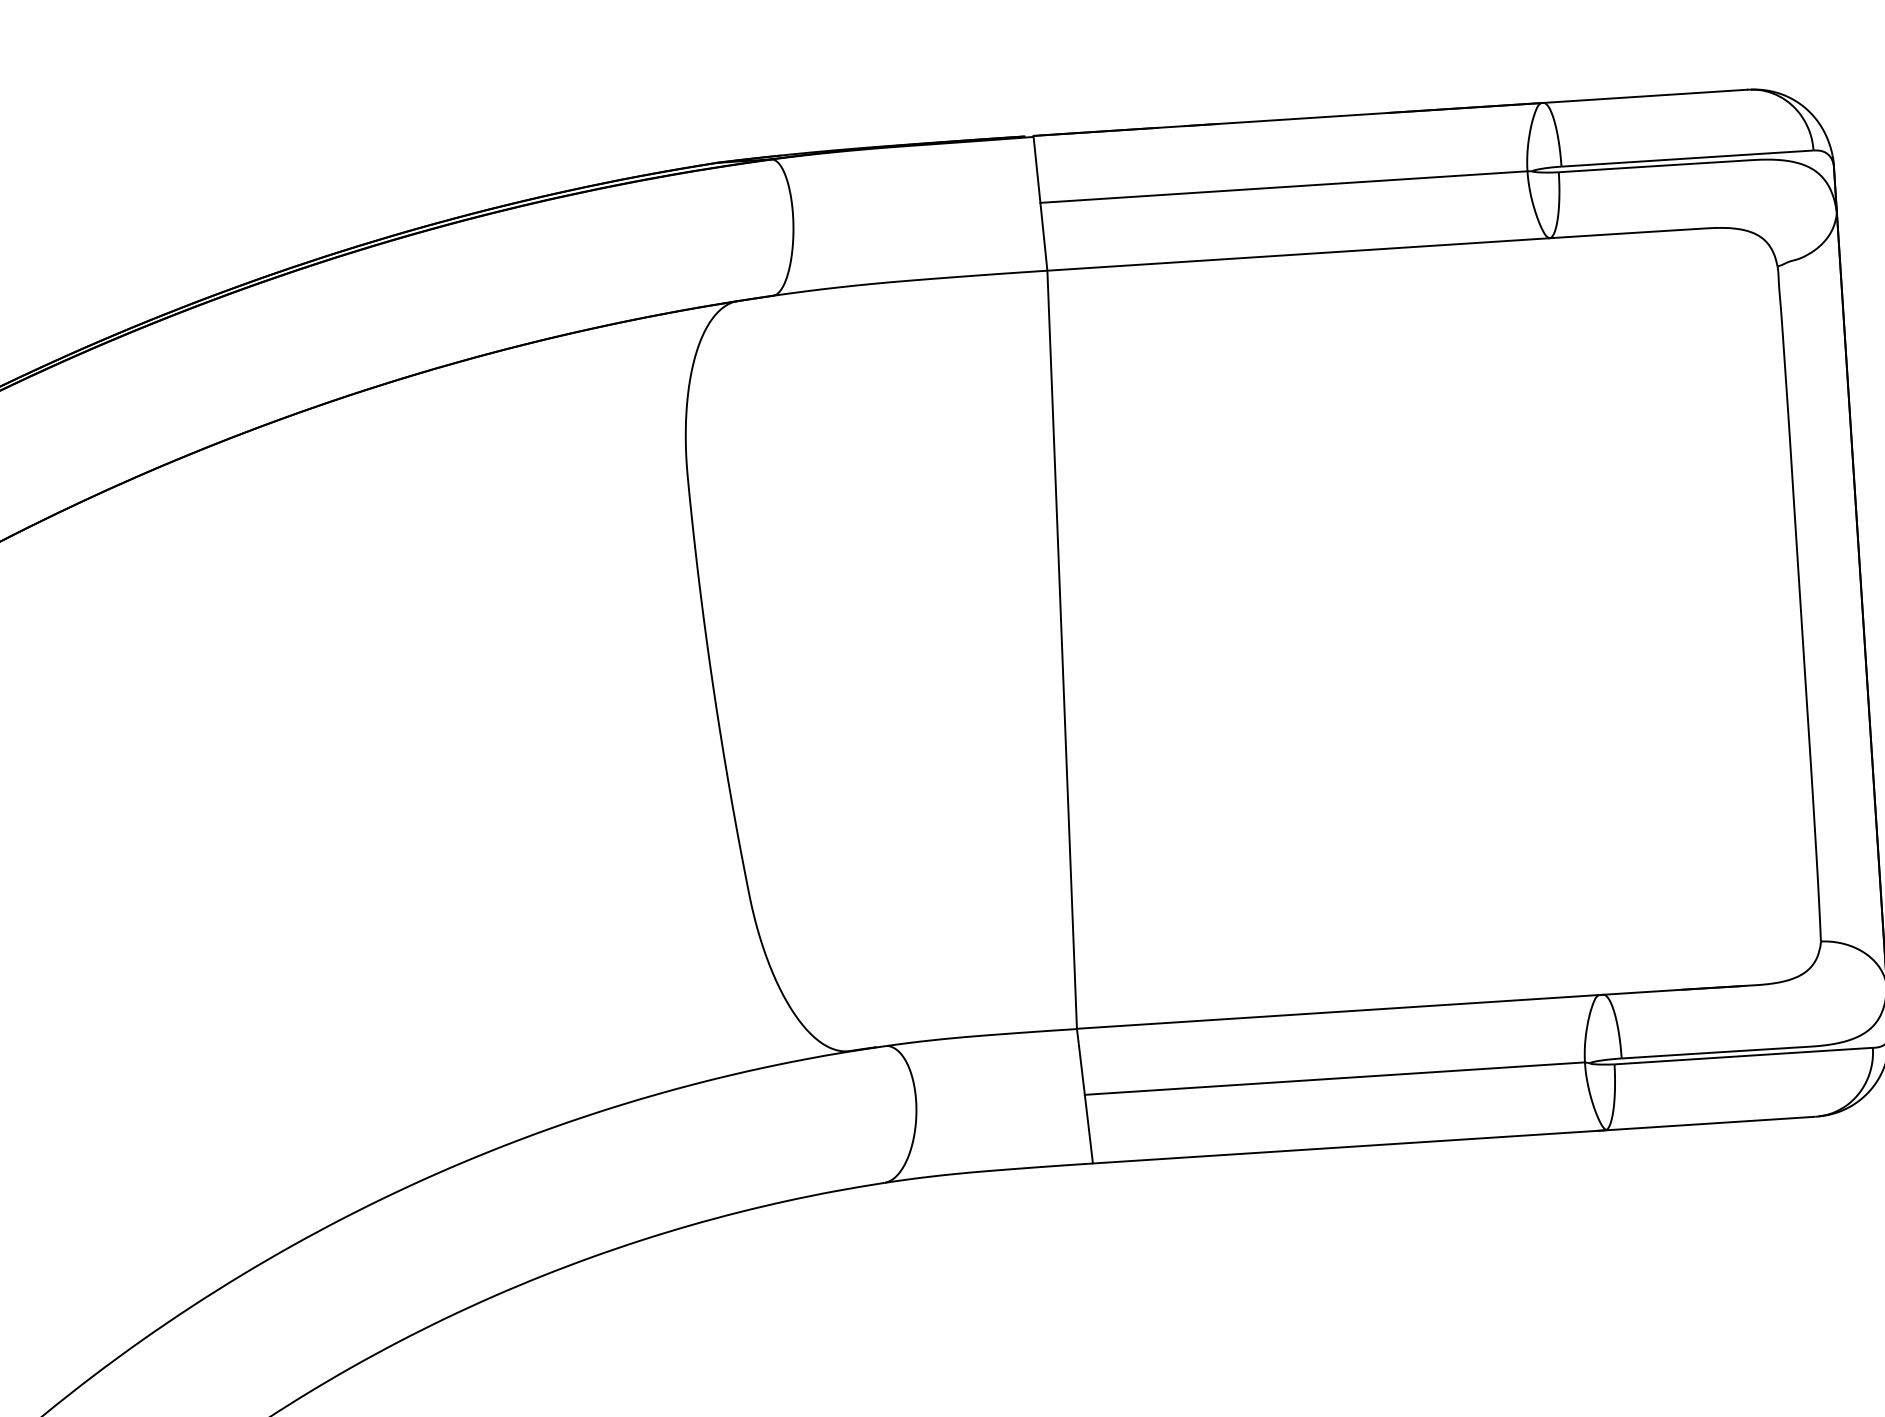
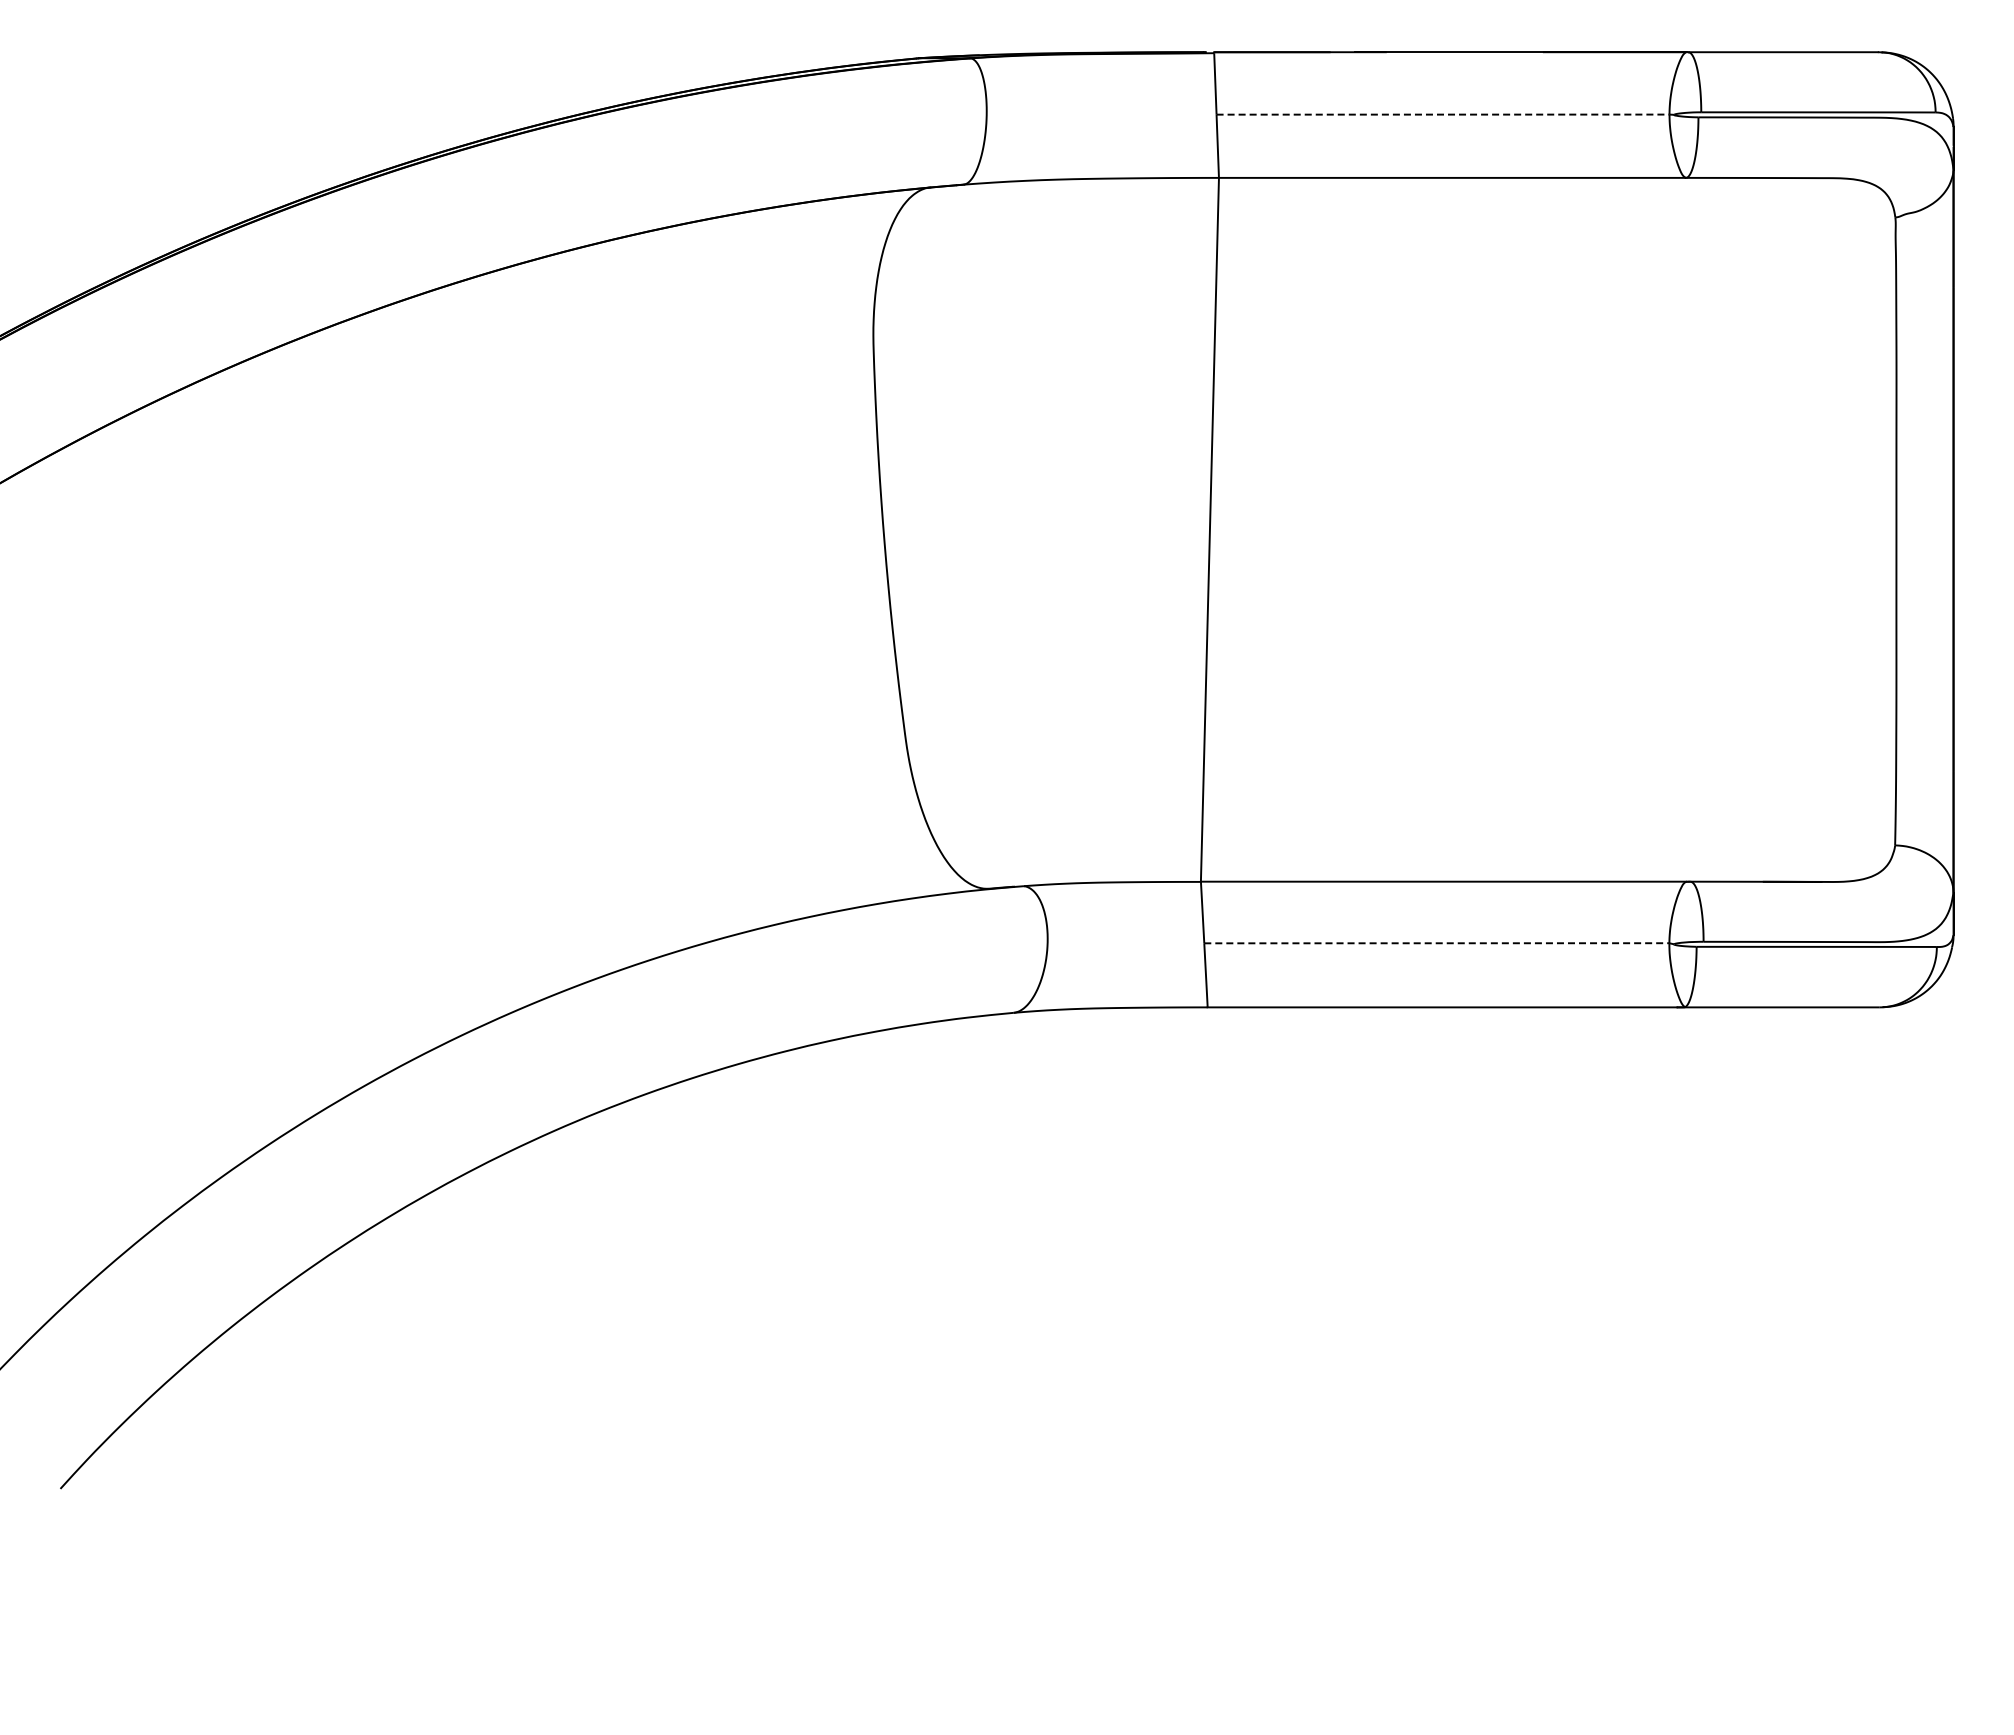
line: (1284, 186) -> (1443, 114), solid -> dashed
line: (1334, 1078) -> (1436, 943), solid -> dashed

